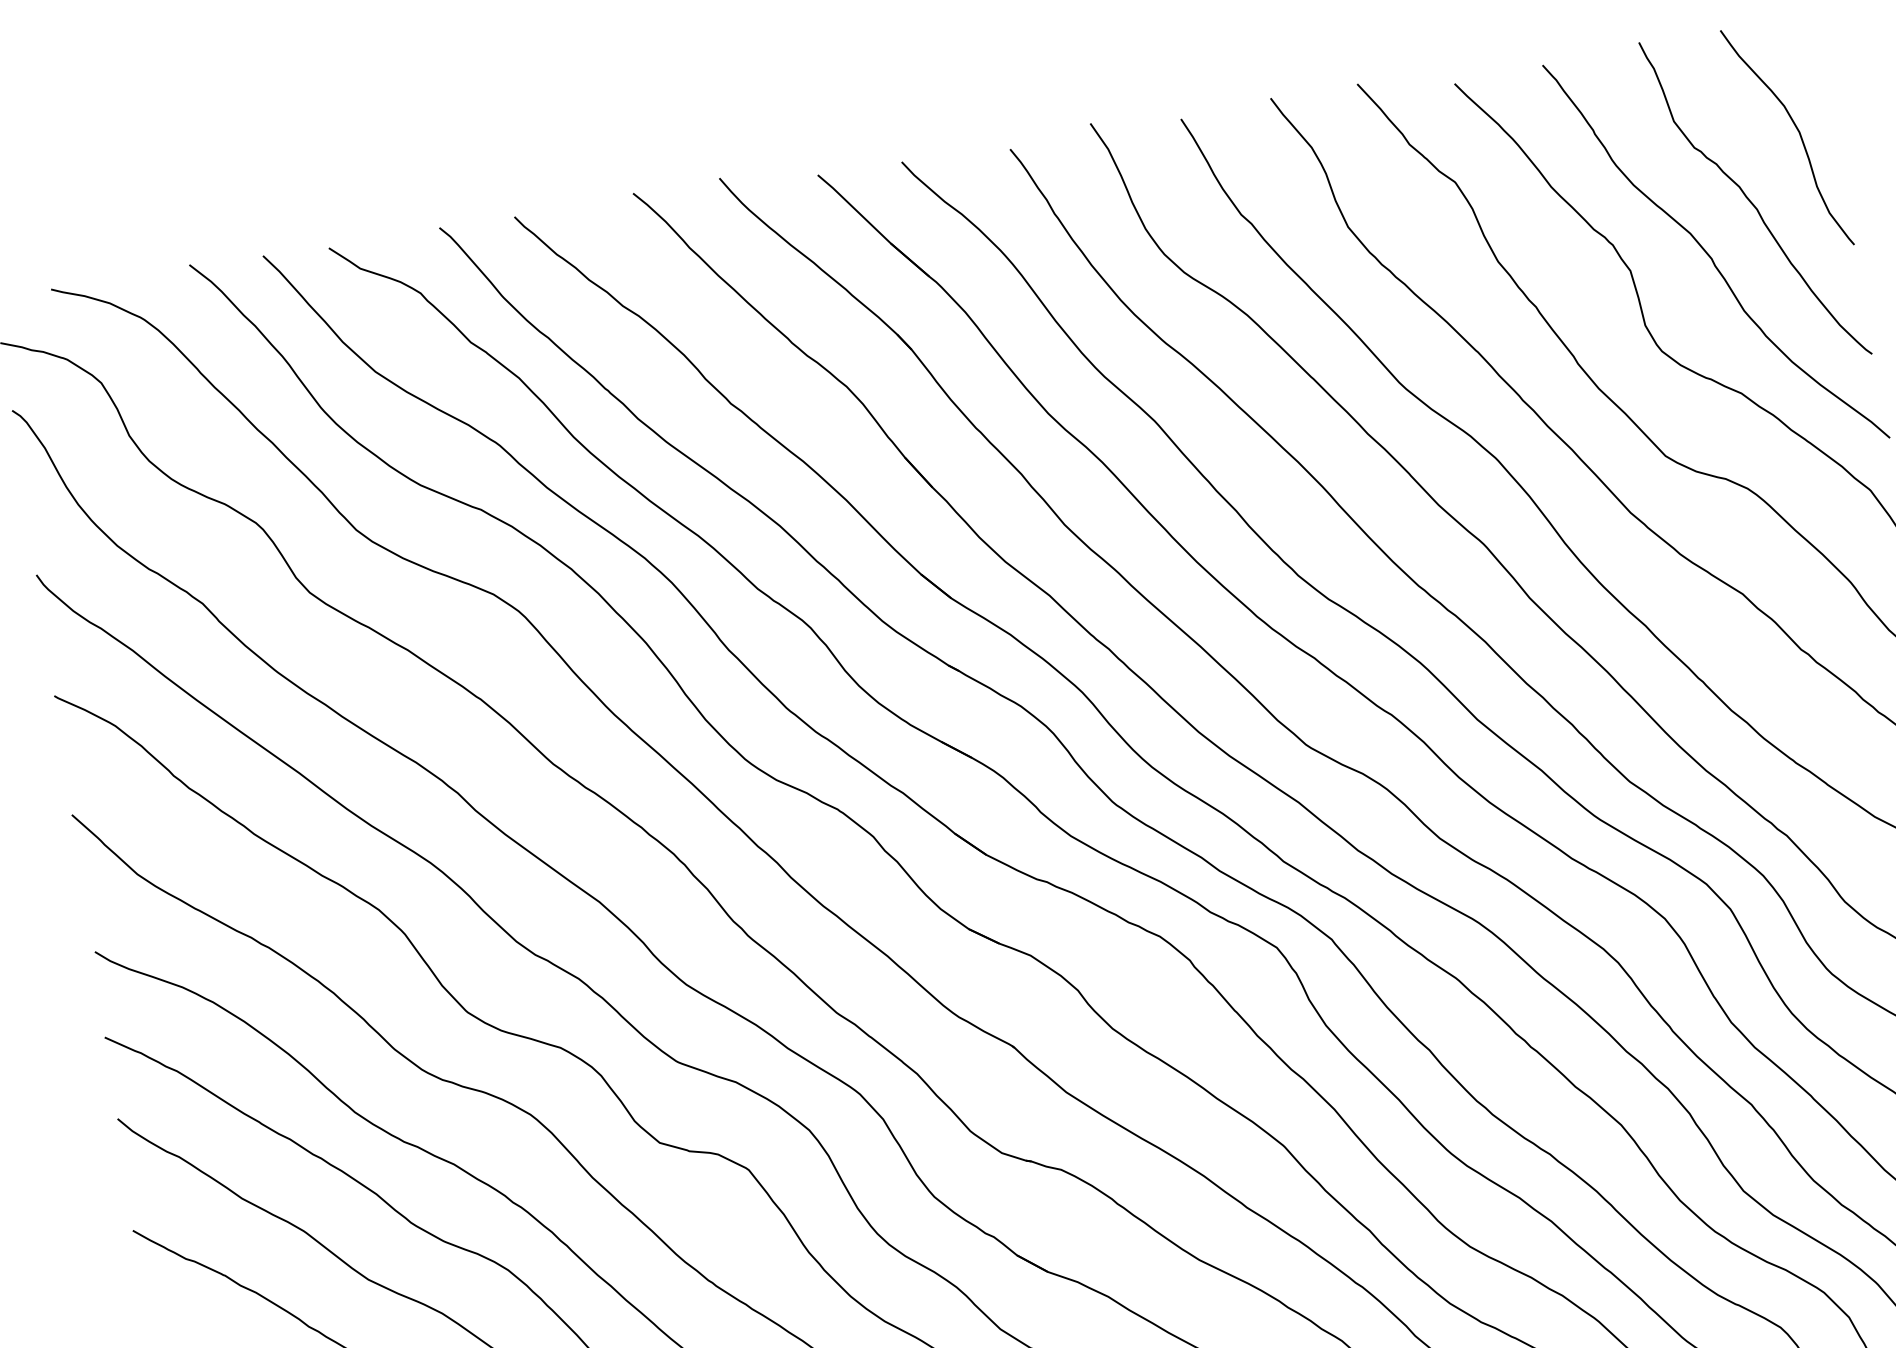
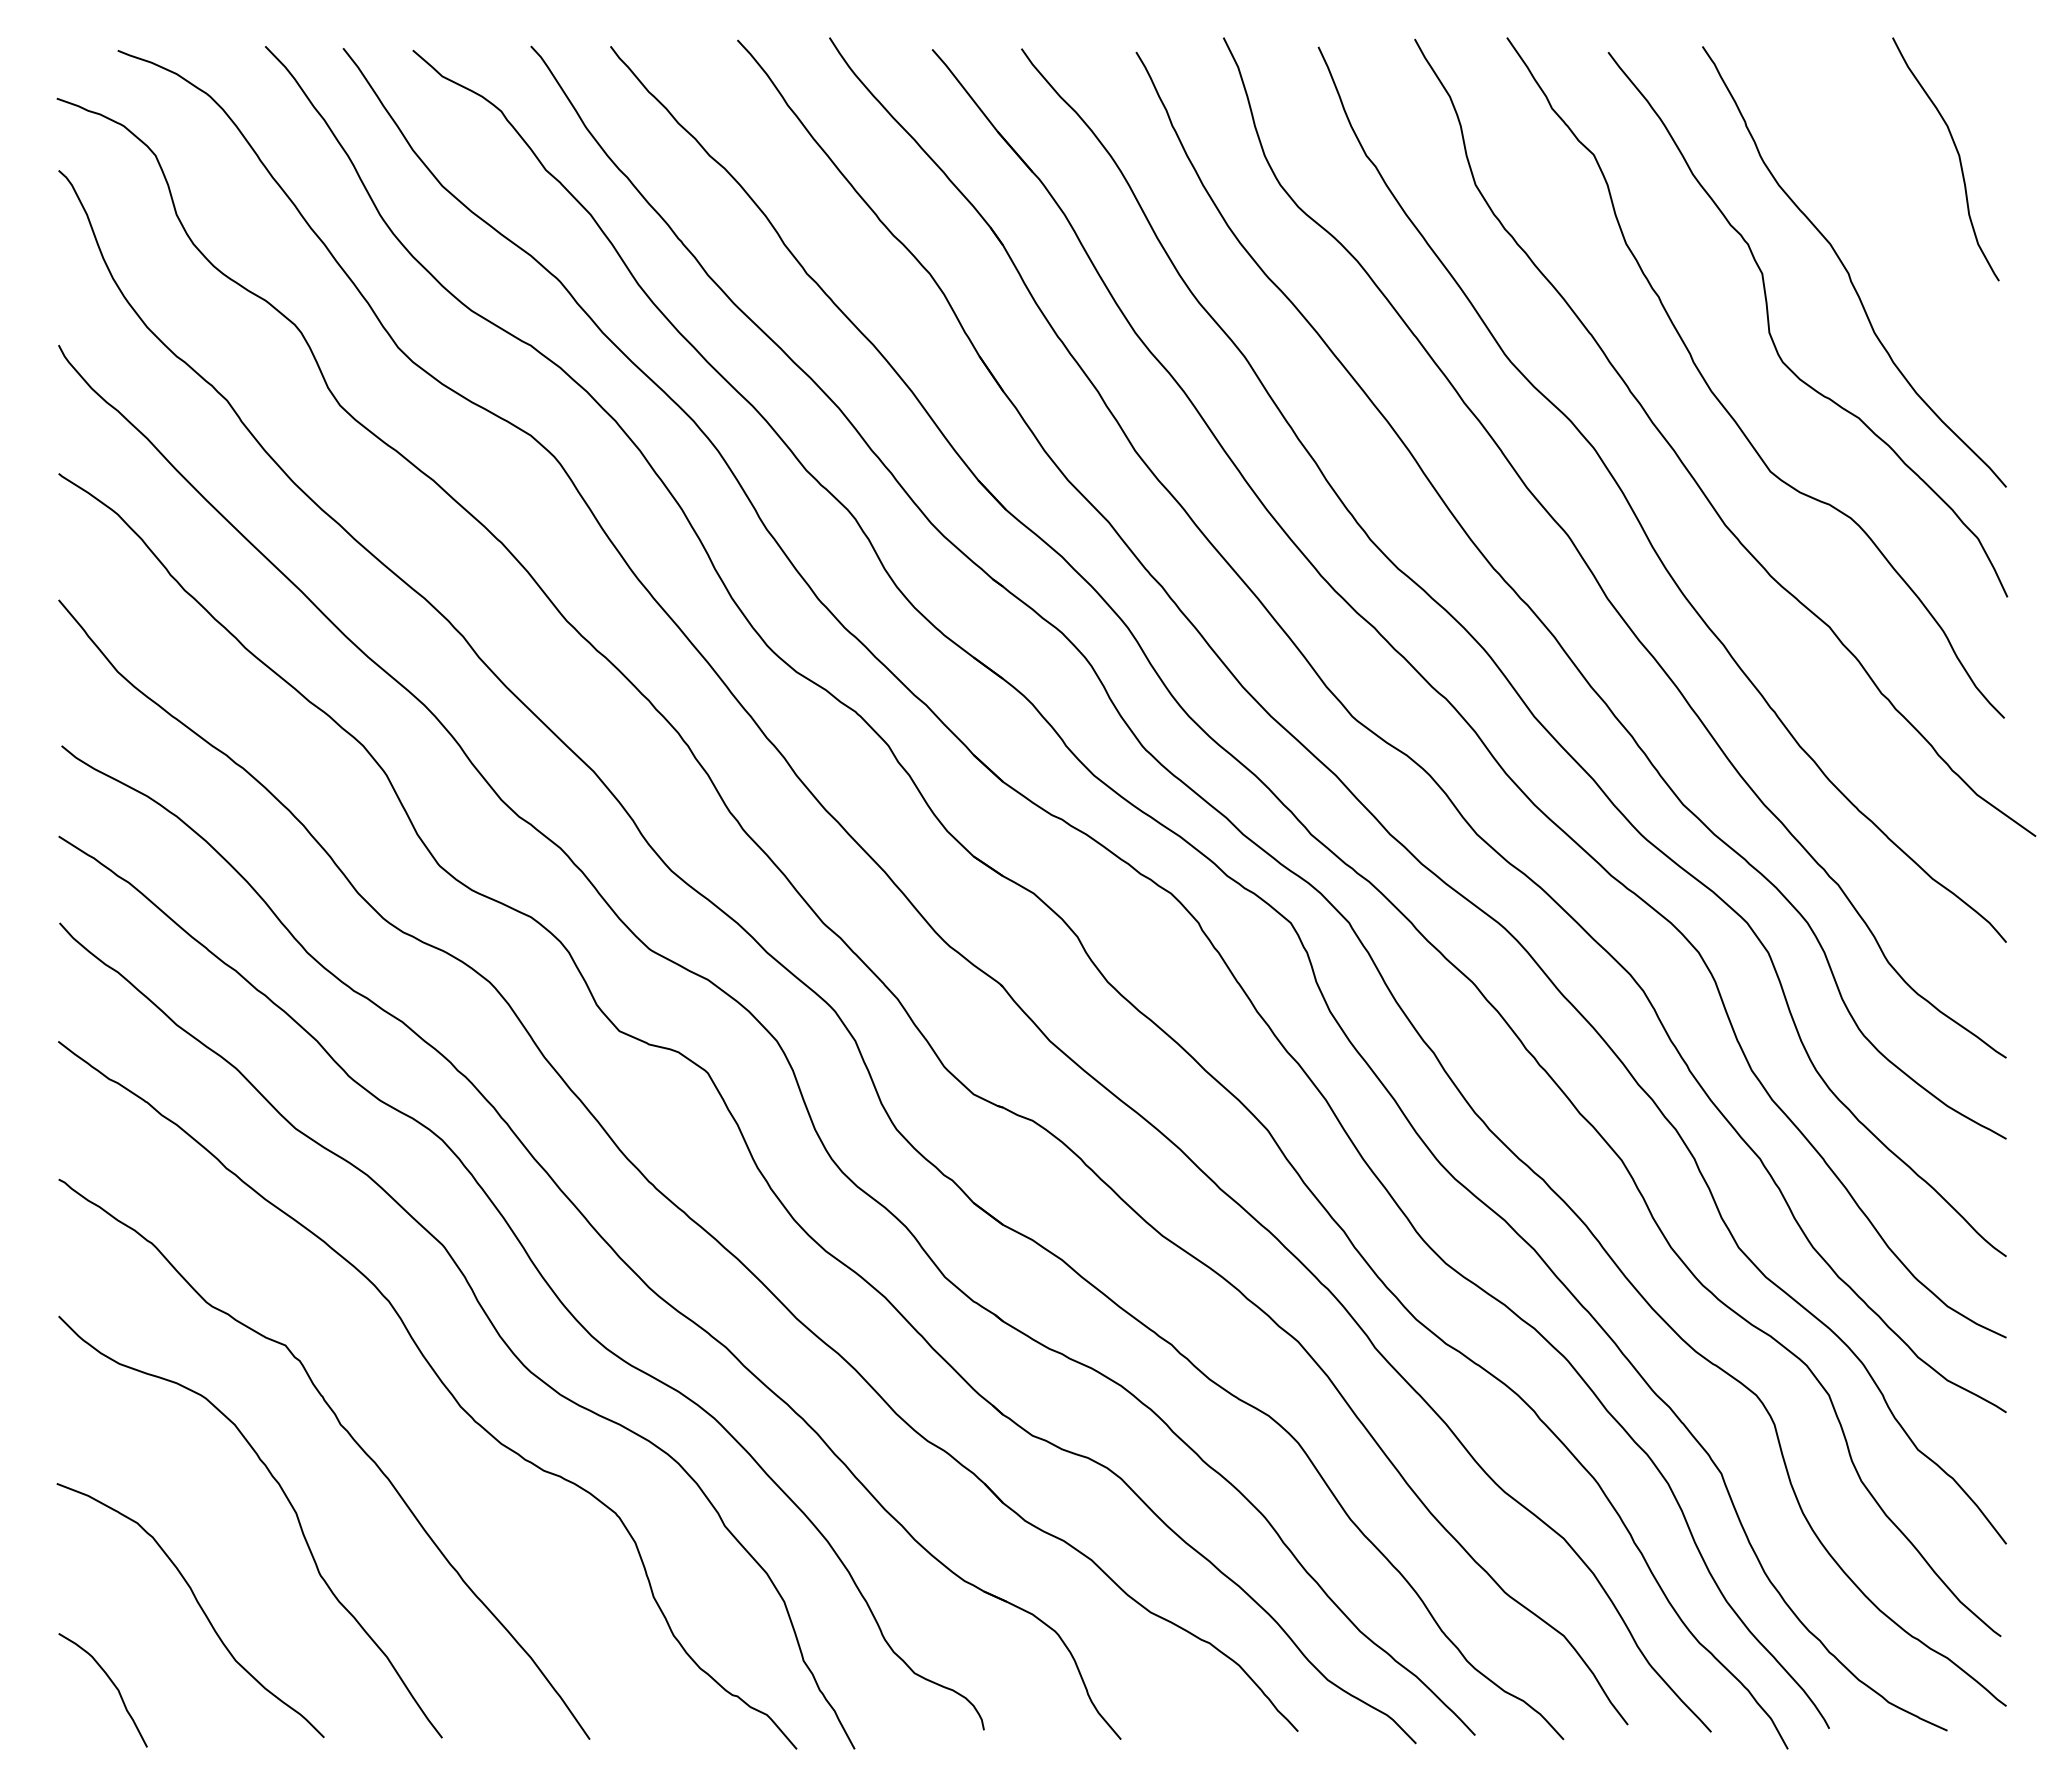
curve: (1751, 200) -> (1898, 219), removed

